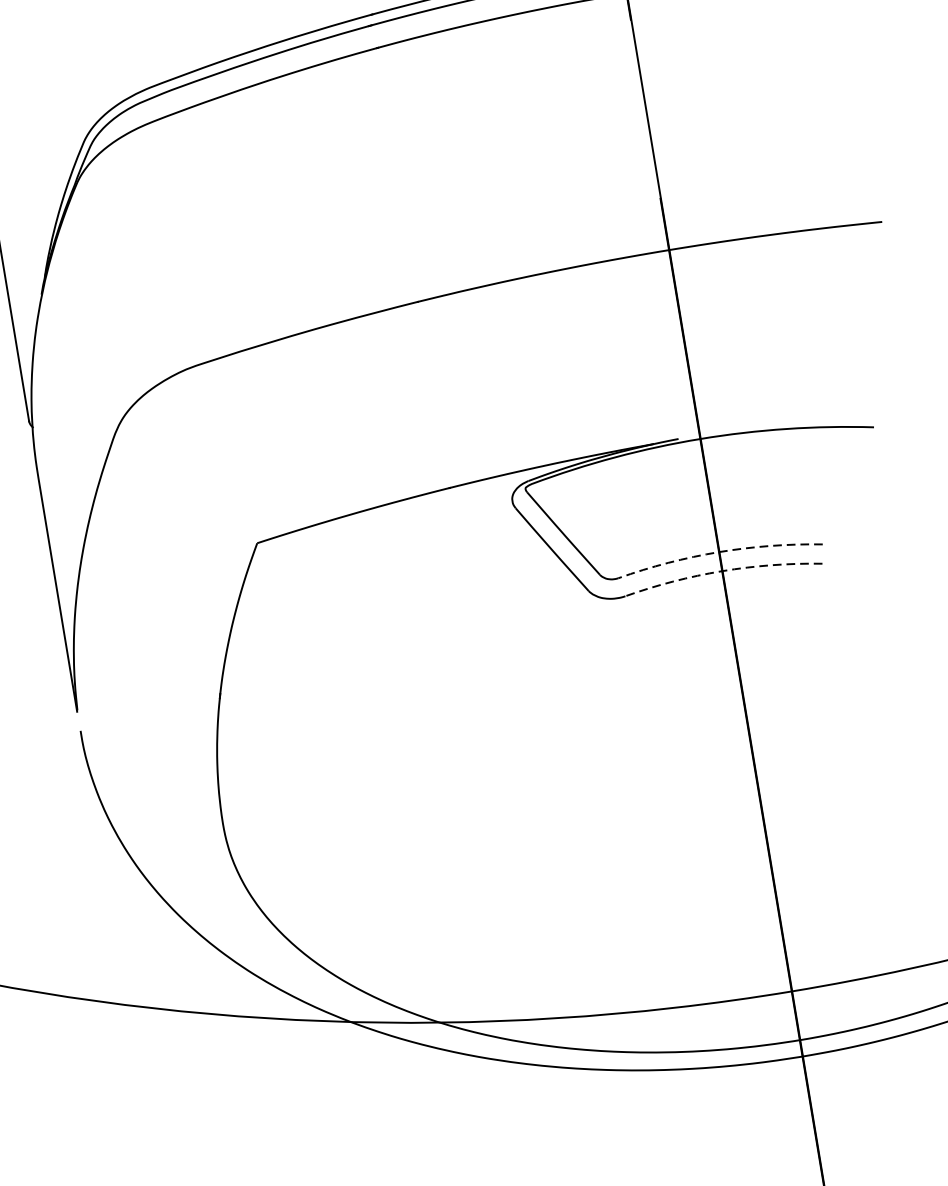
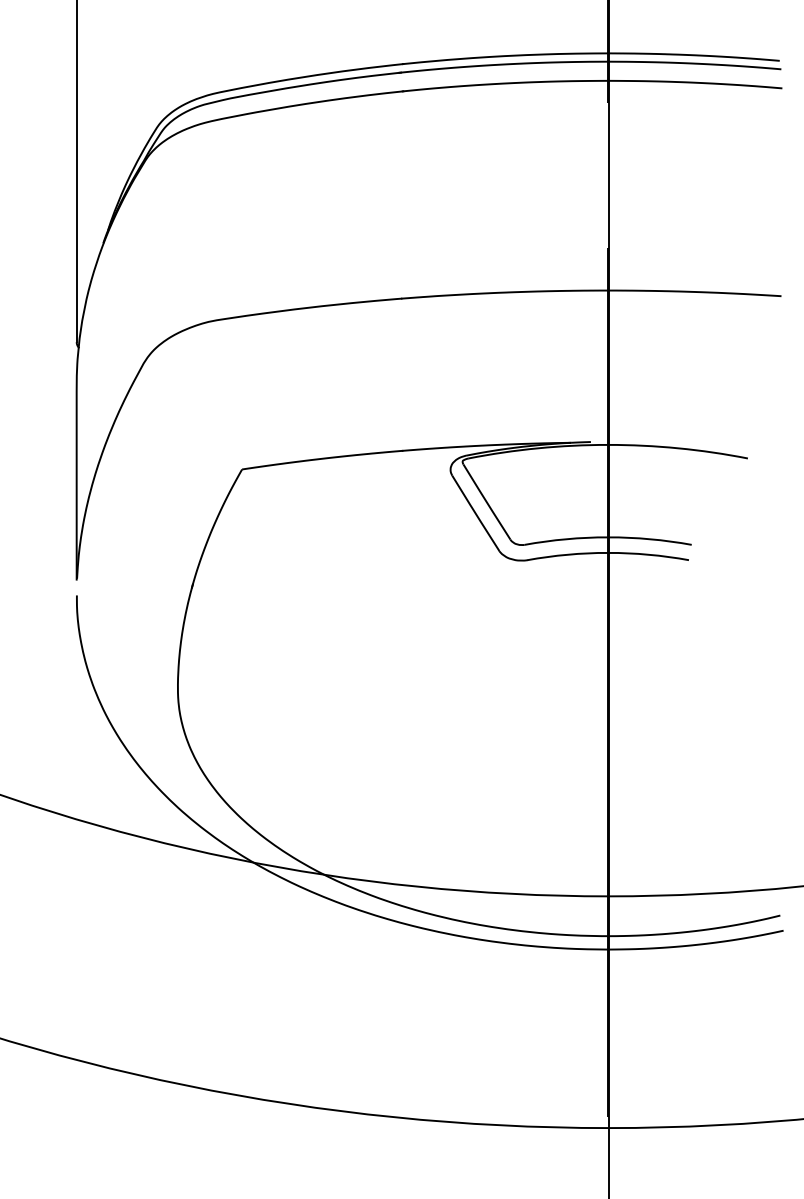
arc: (719, 552) -> (608, 537), dashed -> solid
arc: (722, 570) -> (608, 552), dashed -> solid

